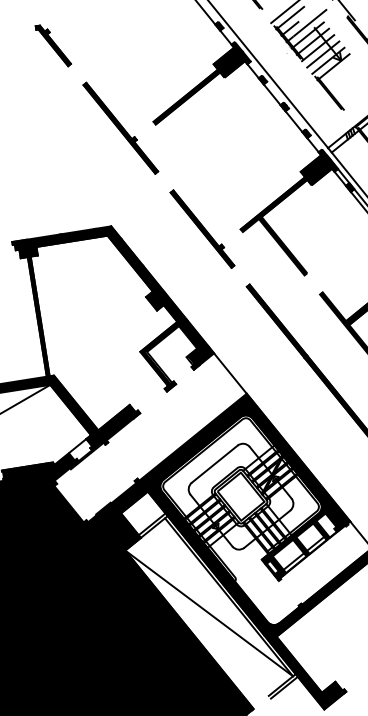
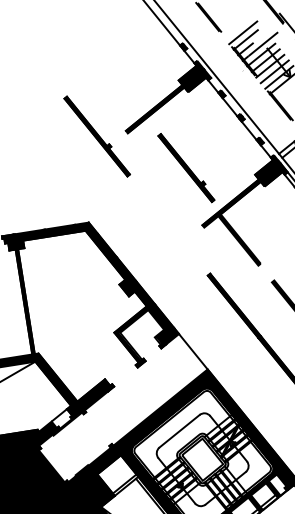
part: (52, 45) -> (37, 63), removed
part: (202, 228) -> (186, 167), moved

